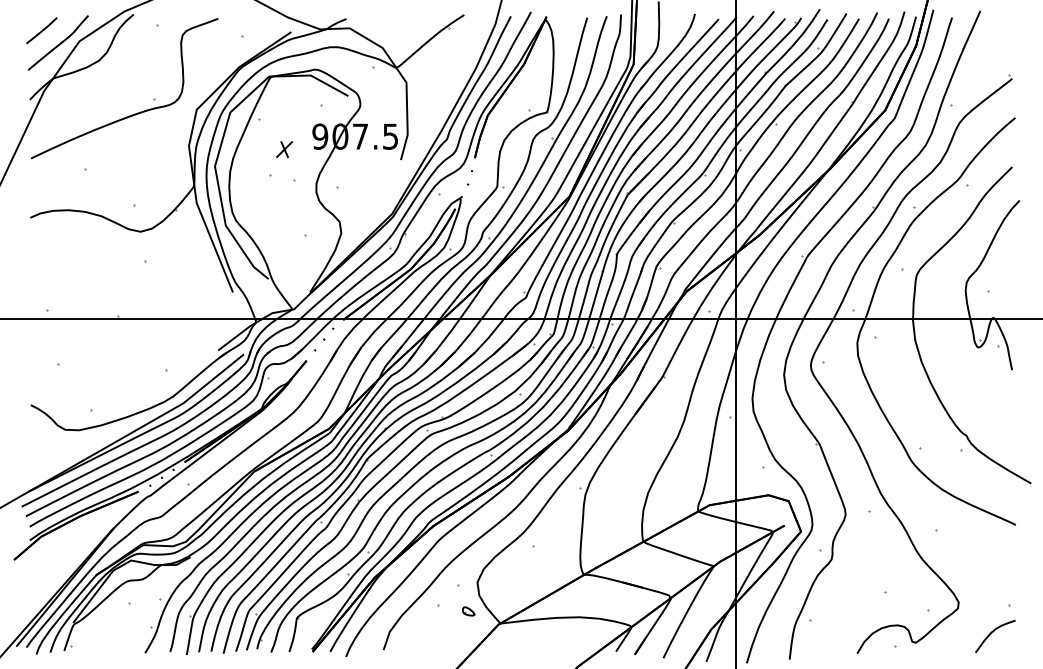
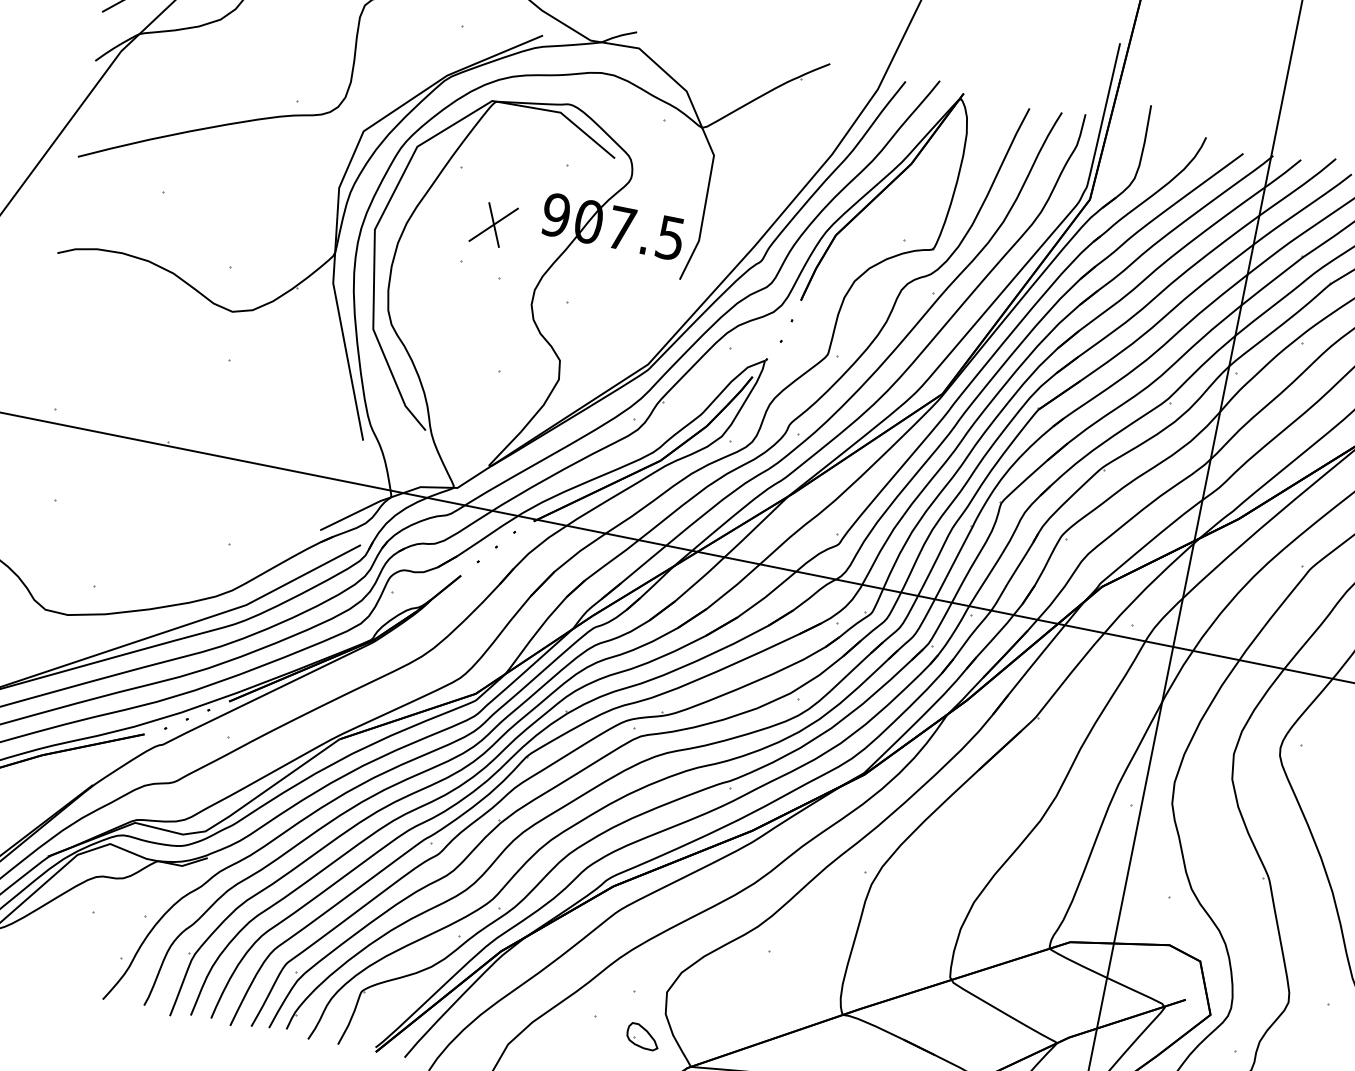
part: (284, 149) -> (493, 224), size x1.67
part: (468, 611) -> (642, 1036), size x1.67

